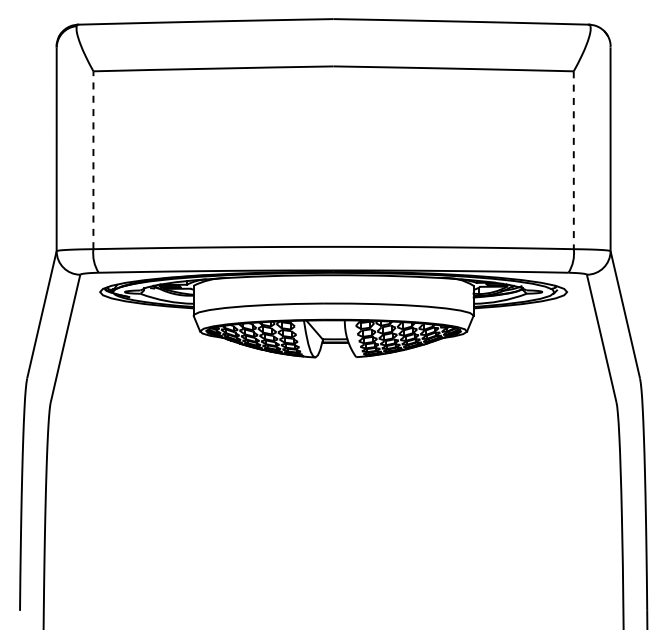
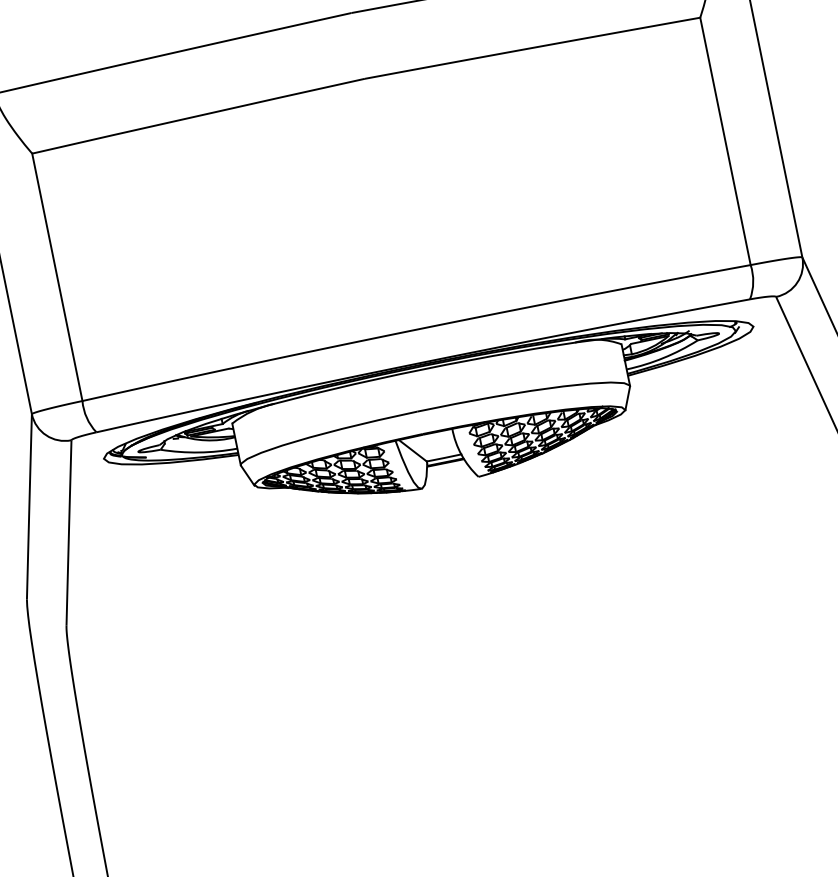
line: (93, 160) -> (57, 277), dashed -> solid
line: (573, 160) -> (725, 141), dashed -> solid

